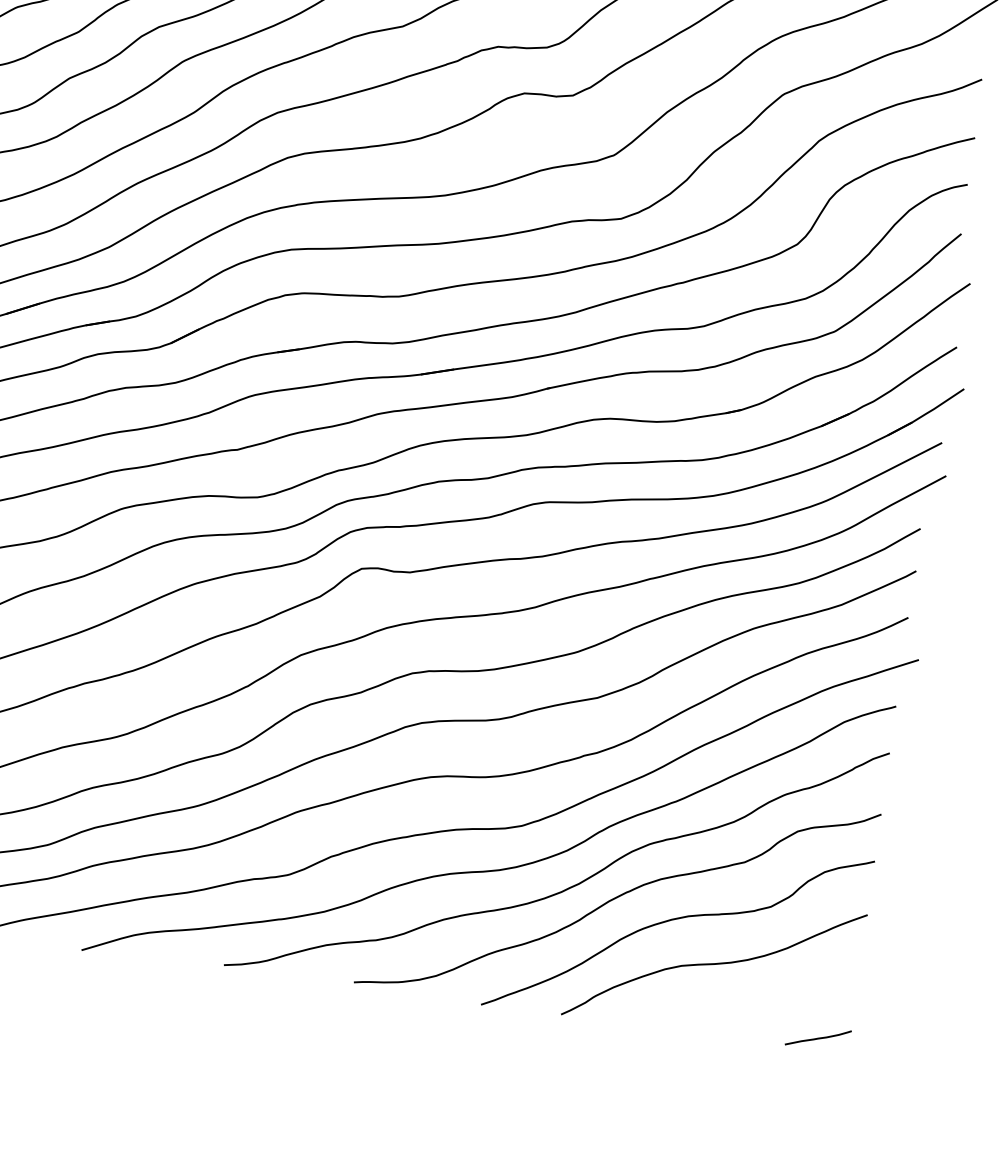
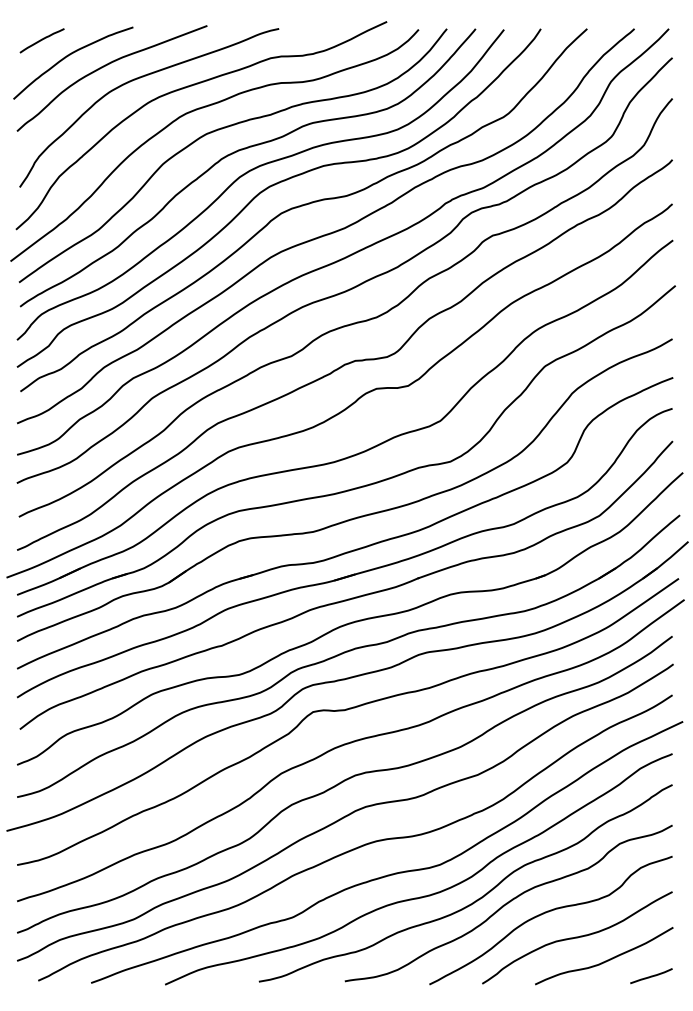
curve: (752, 1004) -> (605, 960), added

